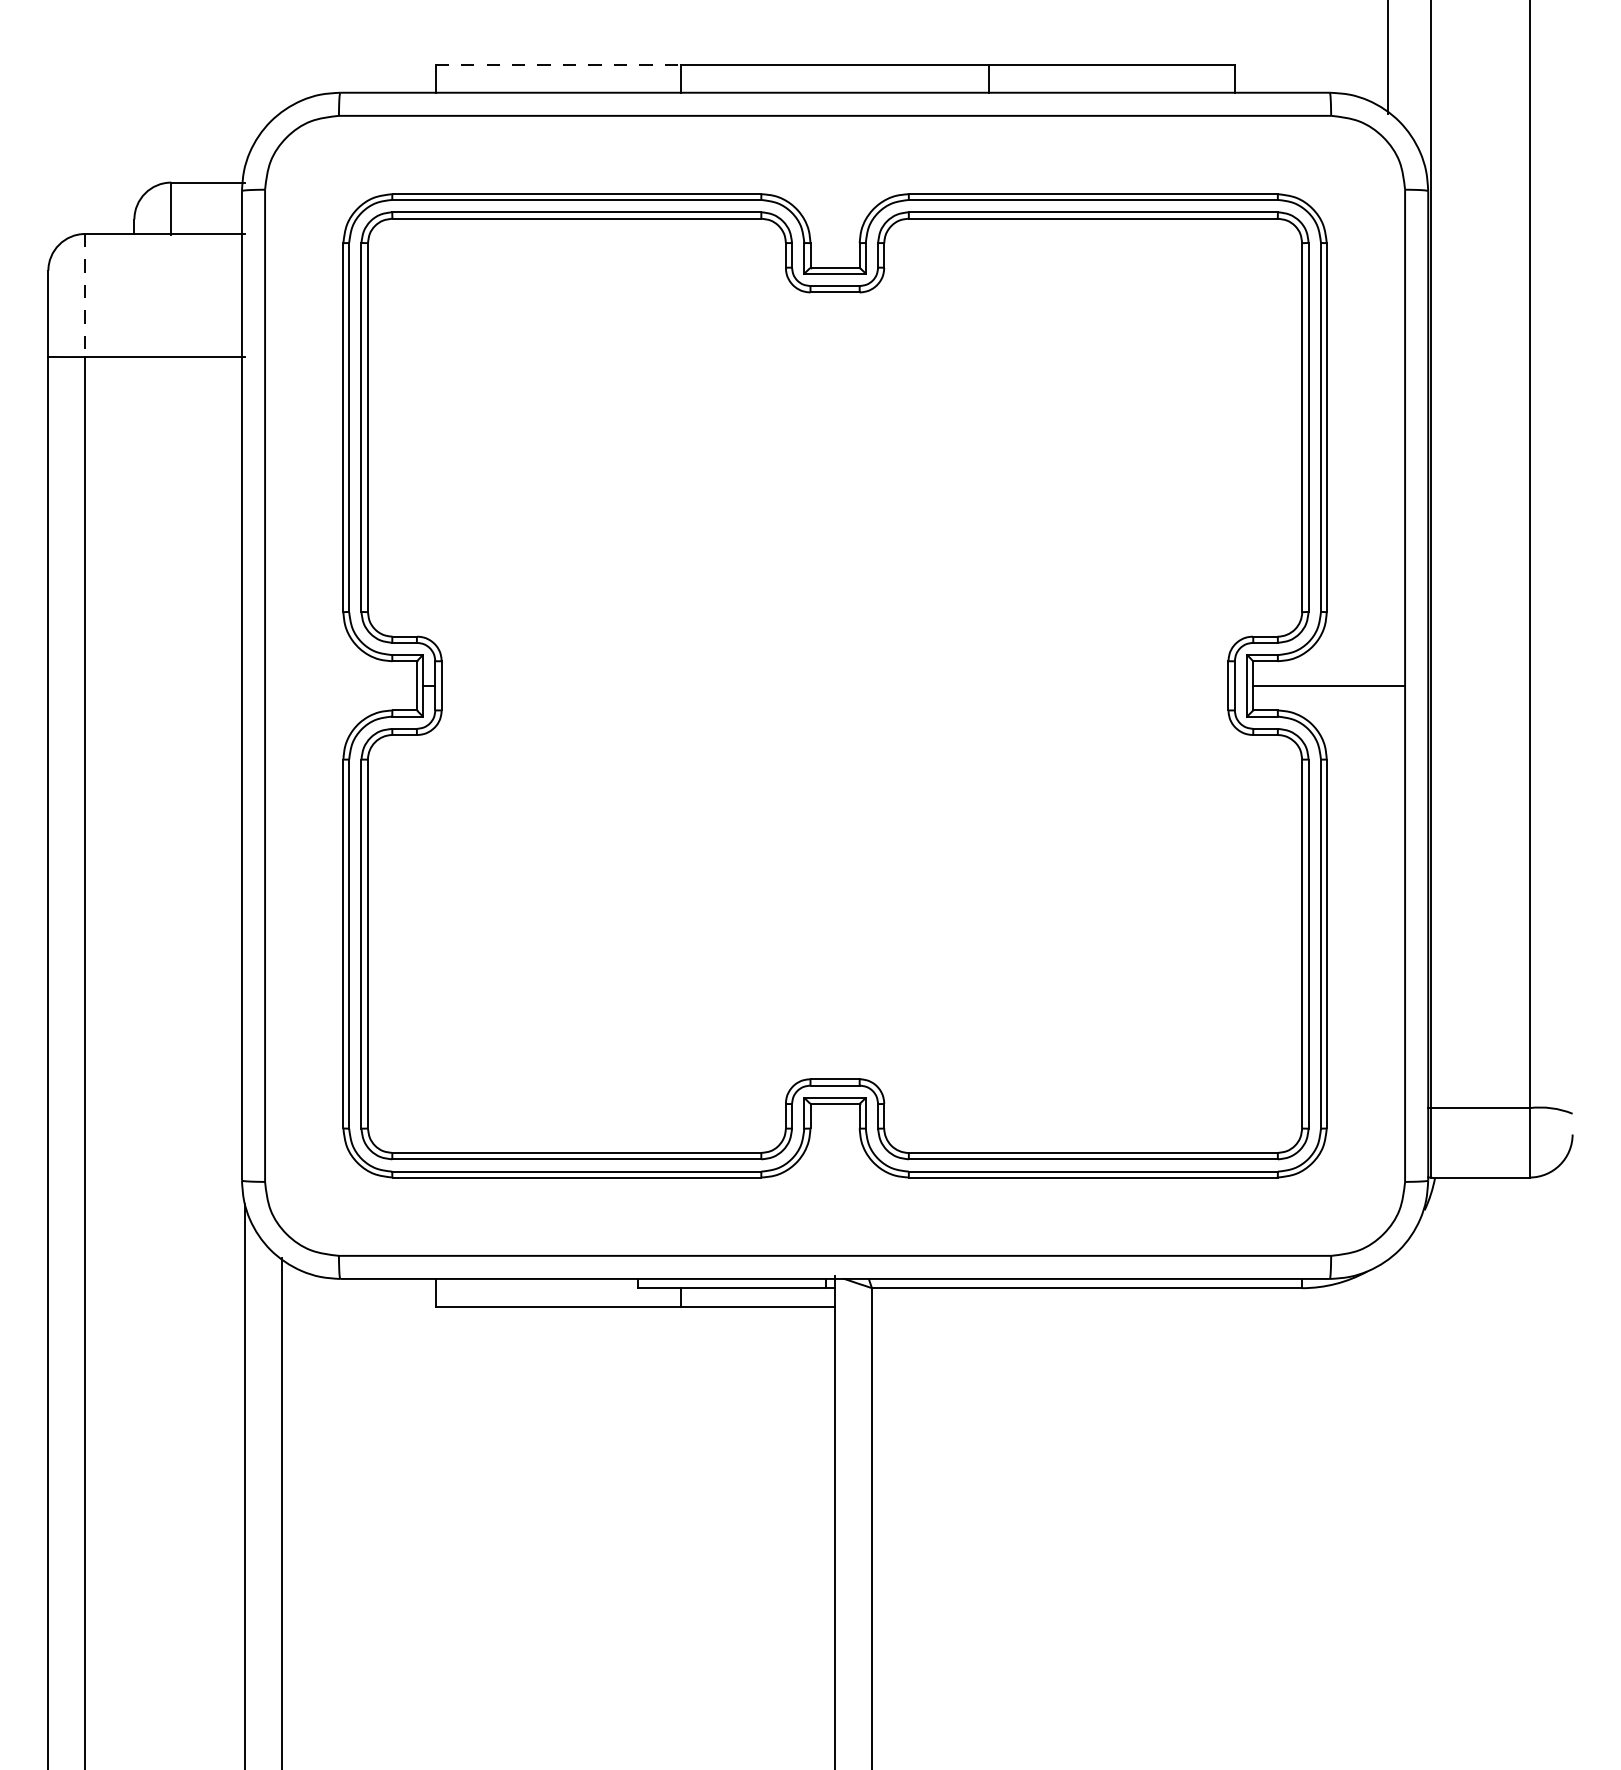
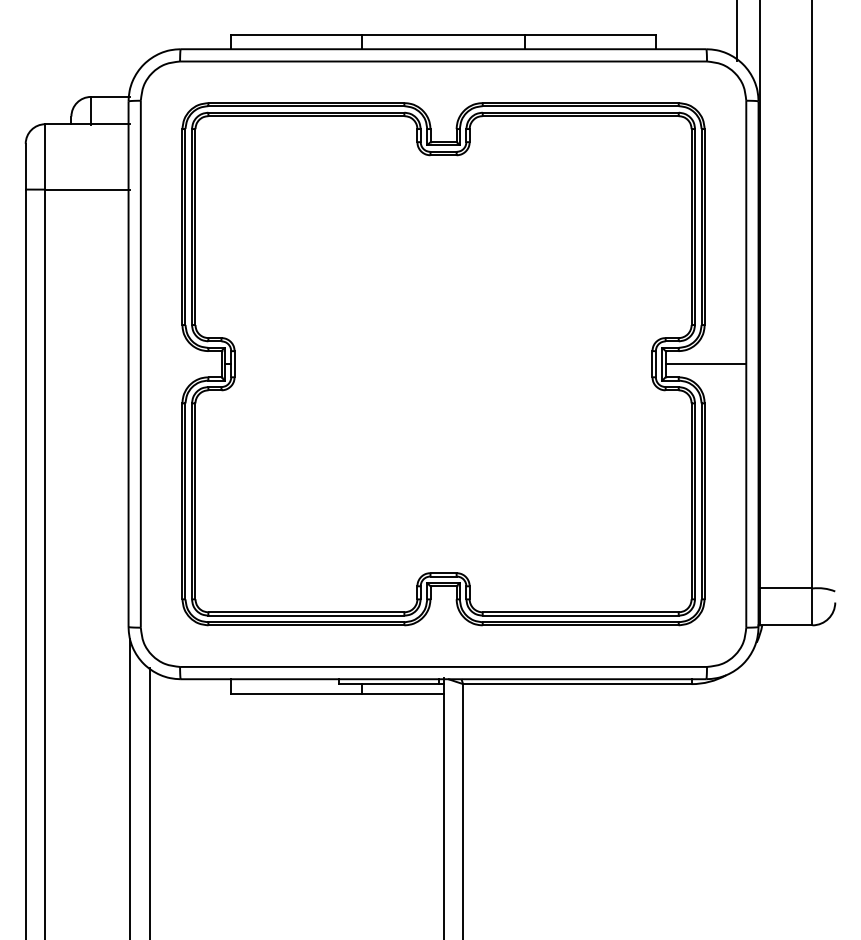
line: (560, 64) -> (297, 34), dashed -> solid
line: (85, 294) -> (45, 156), dashed -> solid

